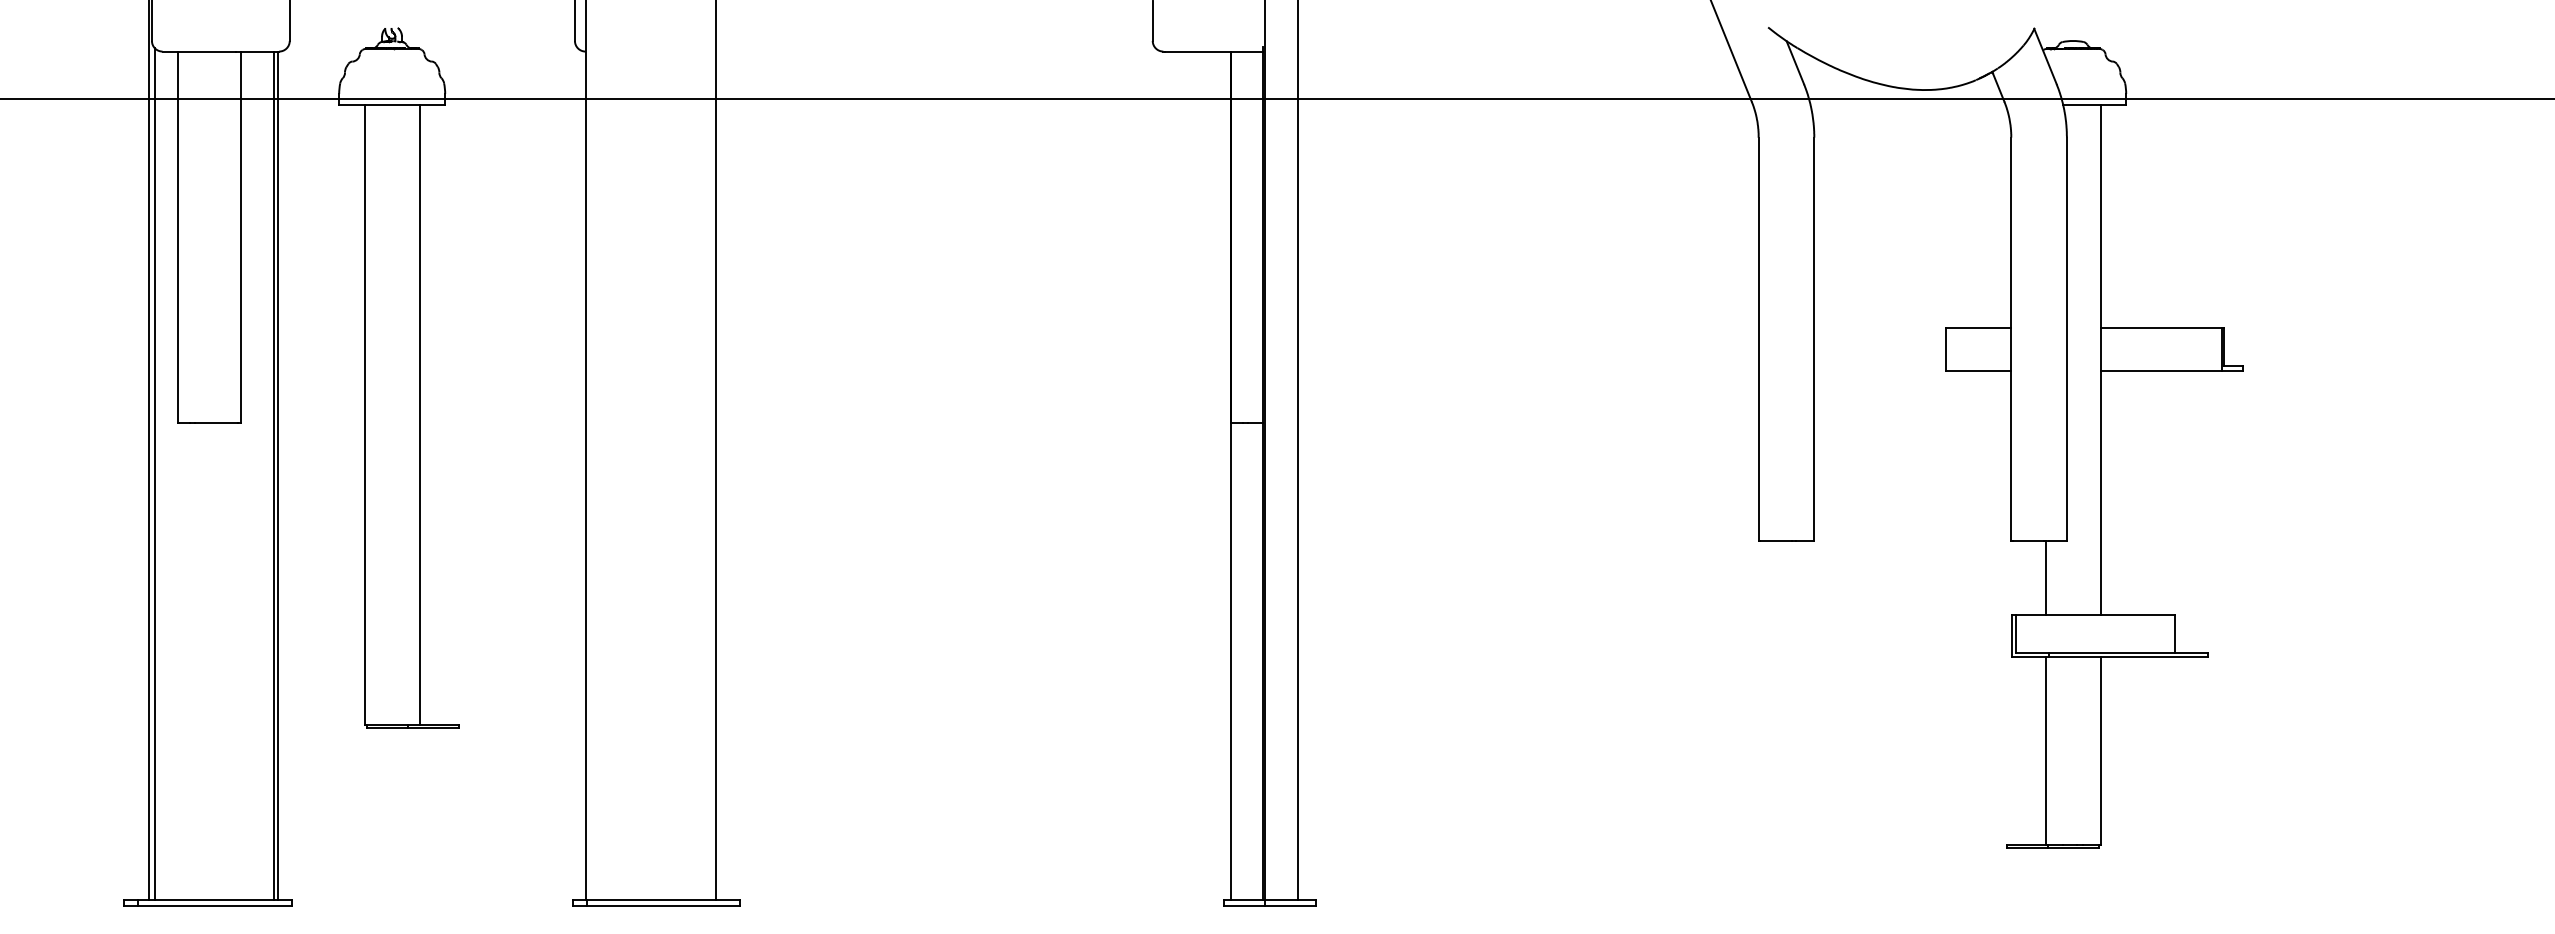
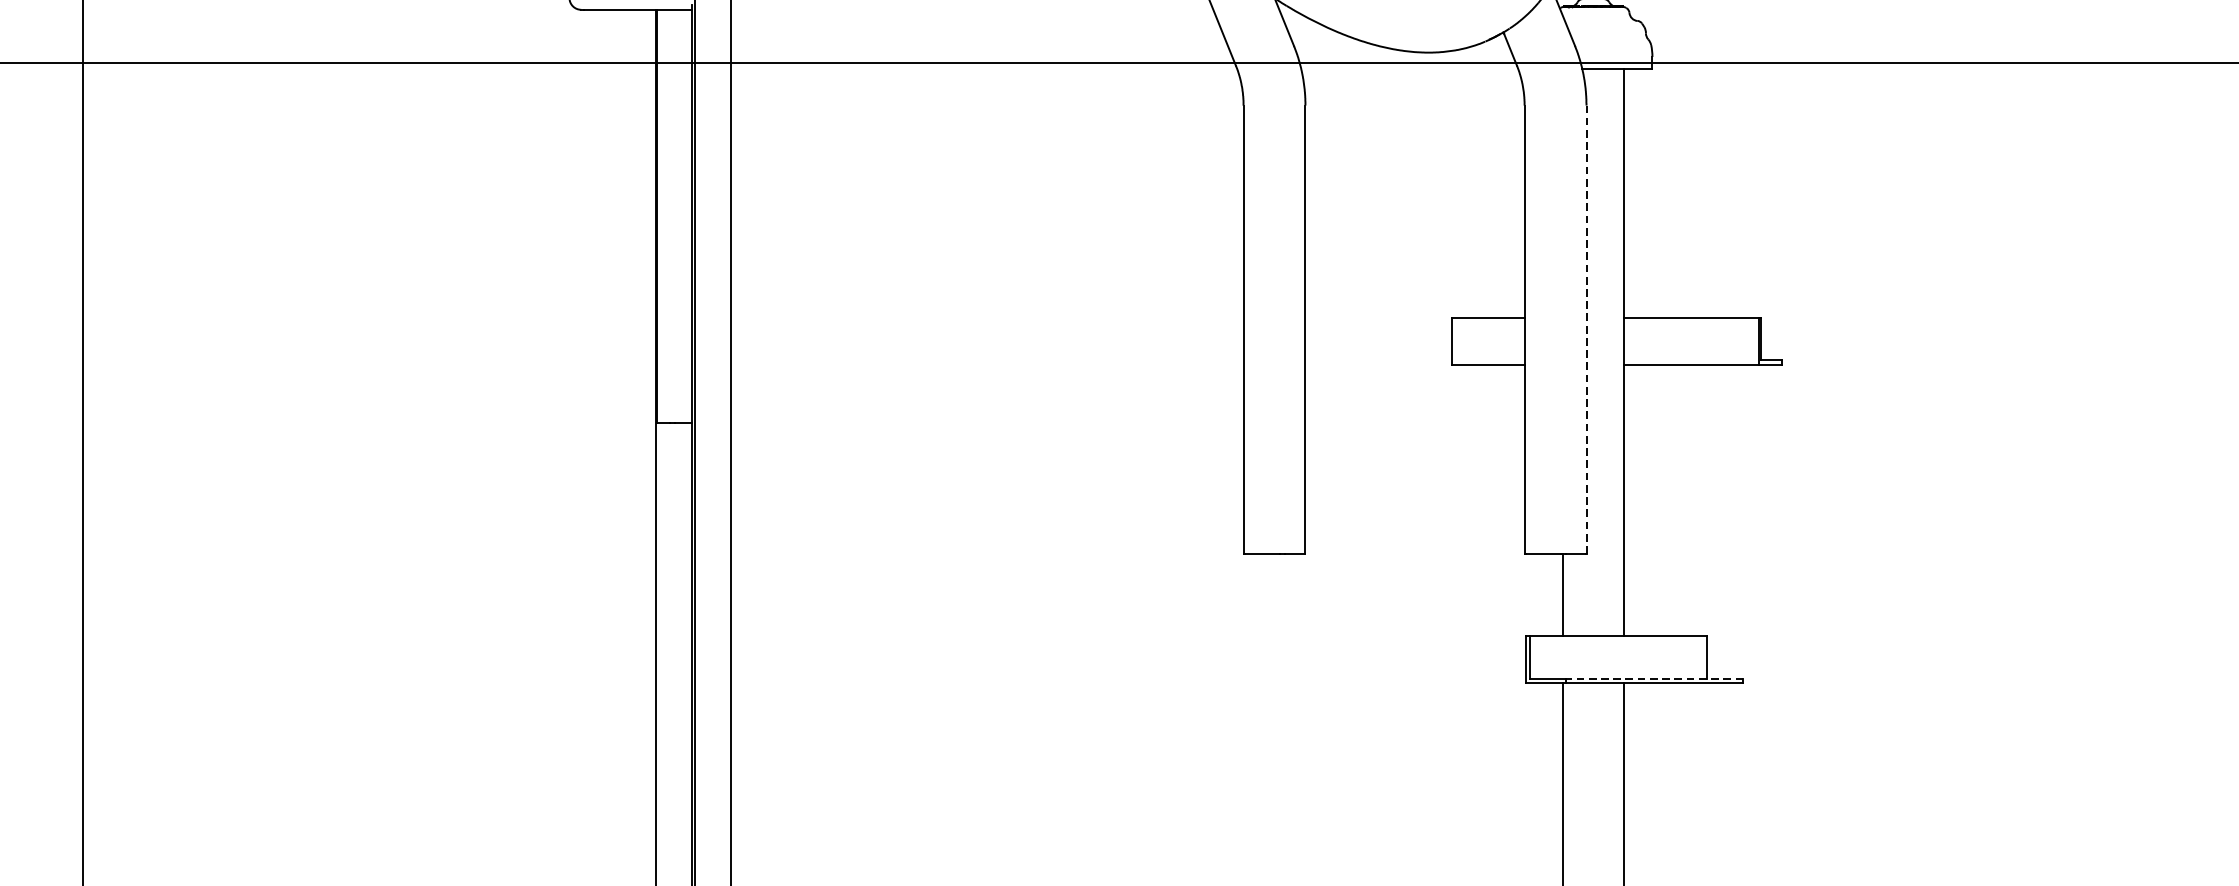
line: (2066, 338) -> (1586, 329), solid -> dashed
line: (2128, 652) -> (1655, 678), solid -> dashed

